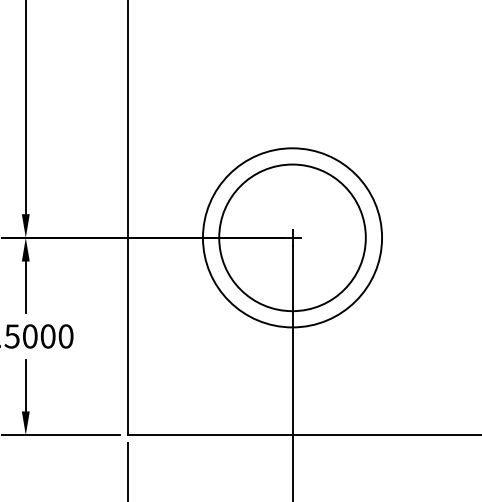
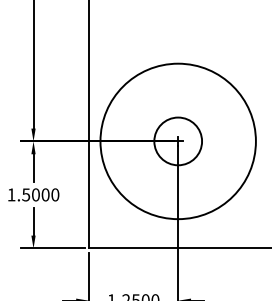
circle: (291, 237) -> (177, 141), size x0.6
circle: (291, 237) -> (177, 141), size x1.6

